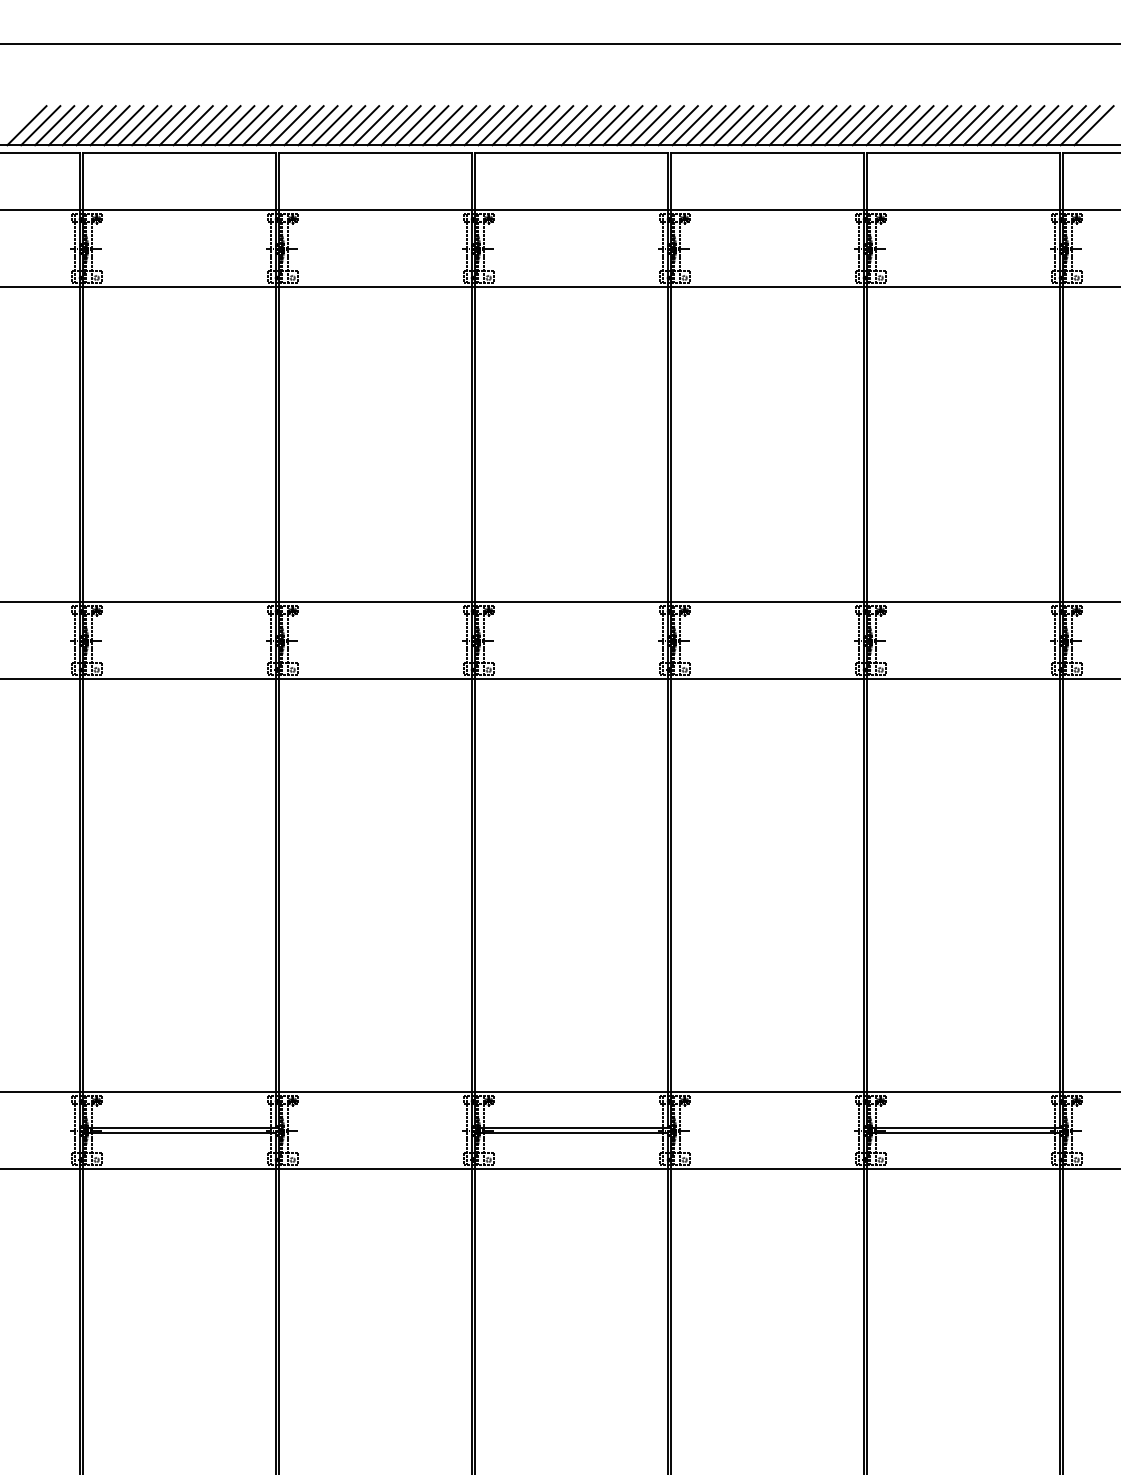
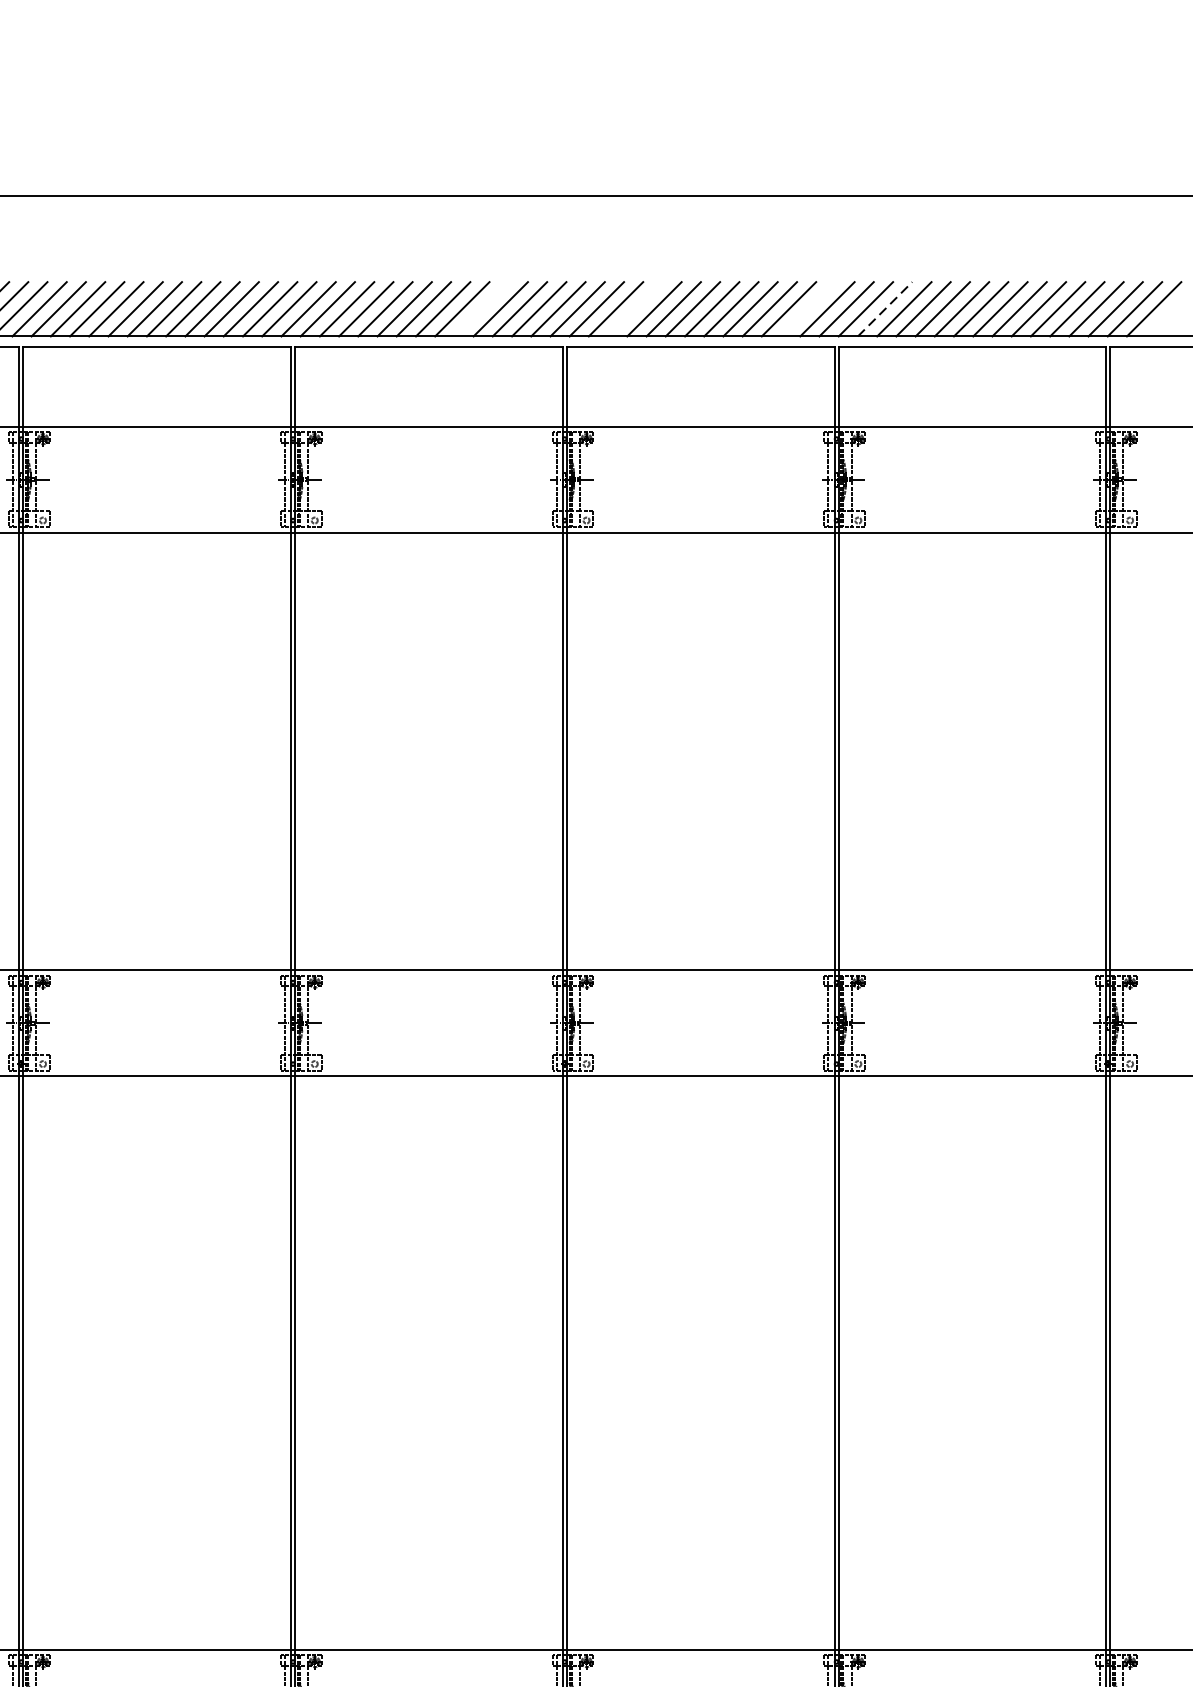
line: (608, 125) -> (480, 309), removed
line: (719, 125) -> (634, 309), removed
line: (844, 125) -> (808, 309), removed
line: (900, 125) -> (885, 309), solid -> dashed

